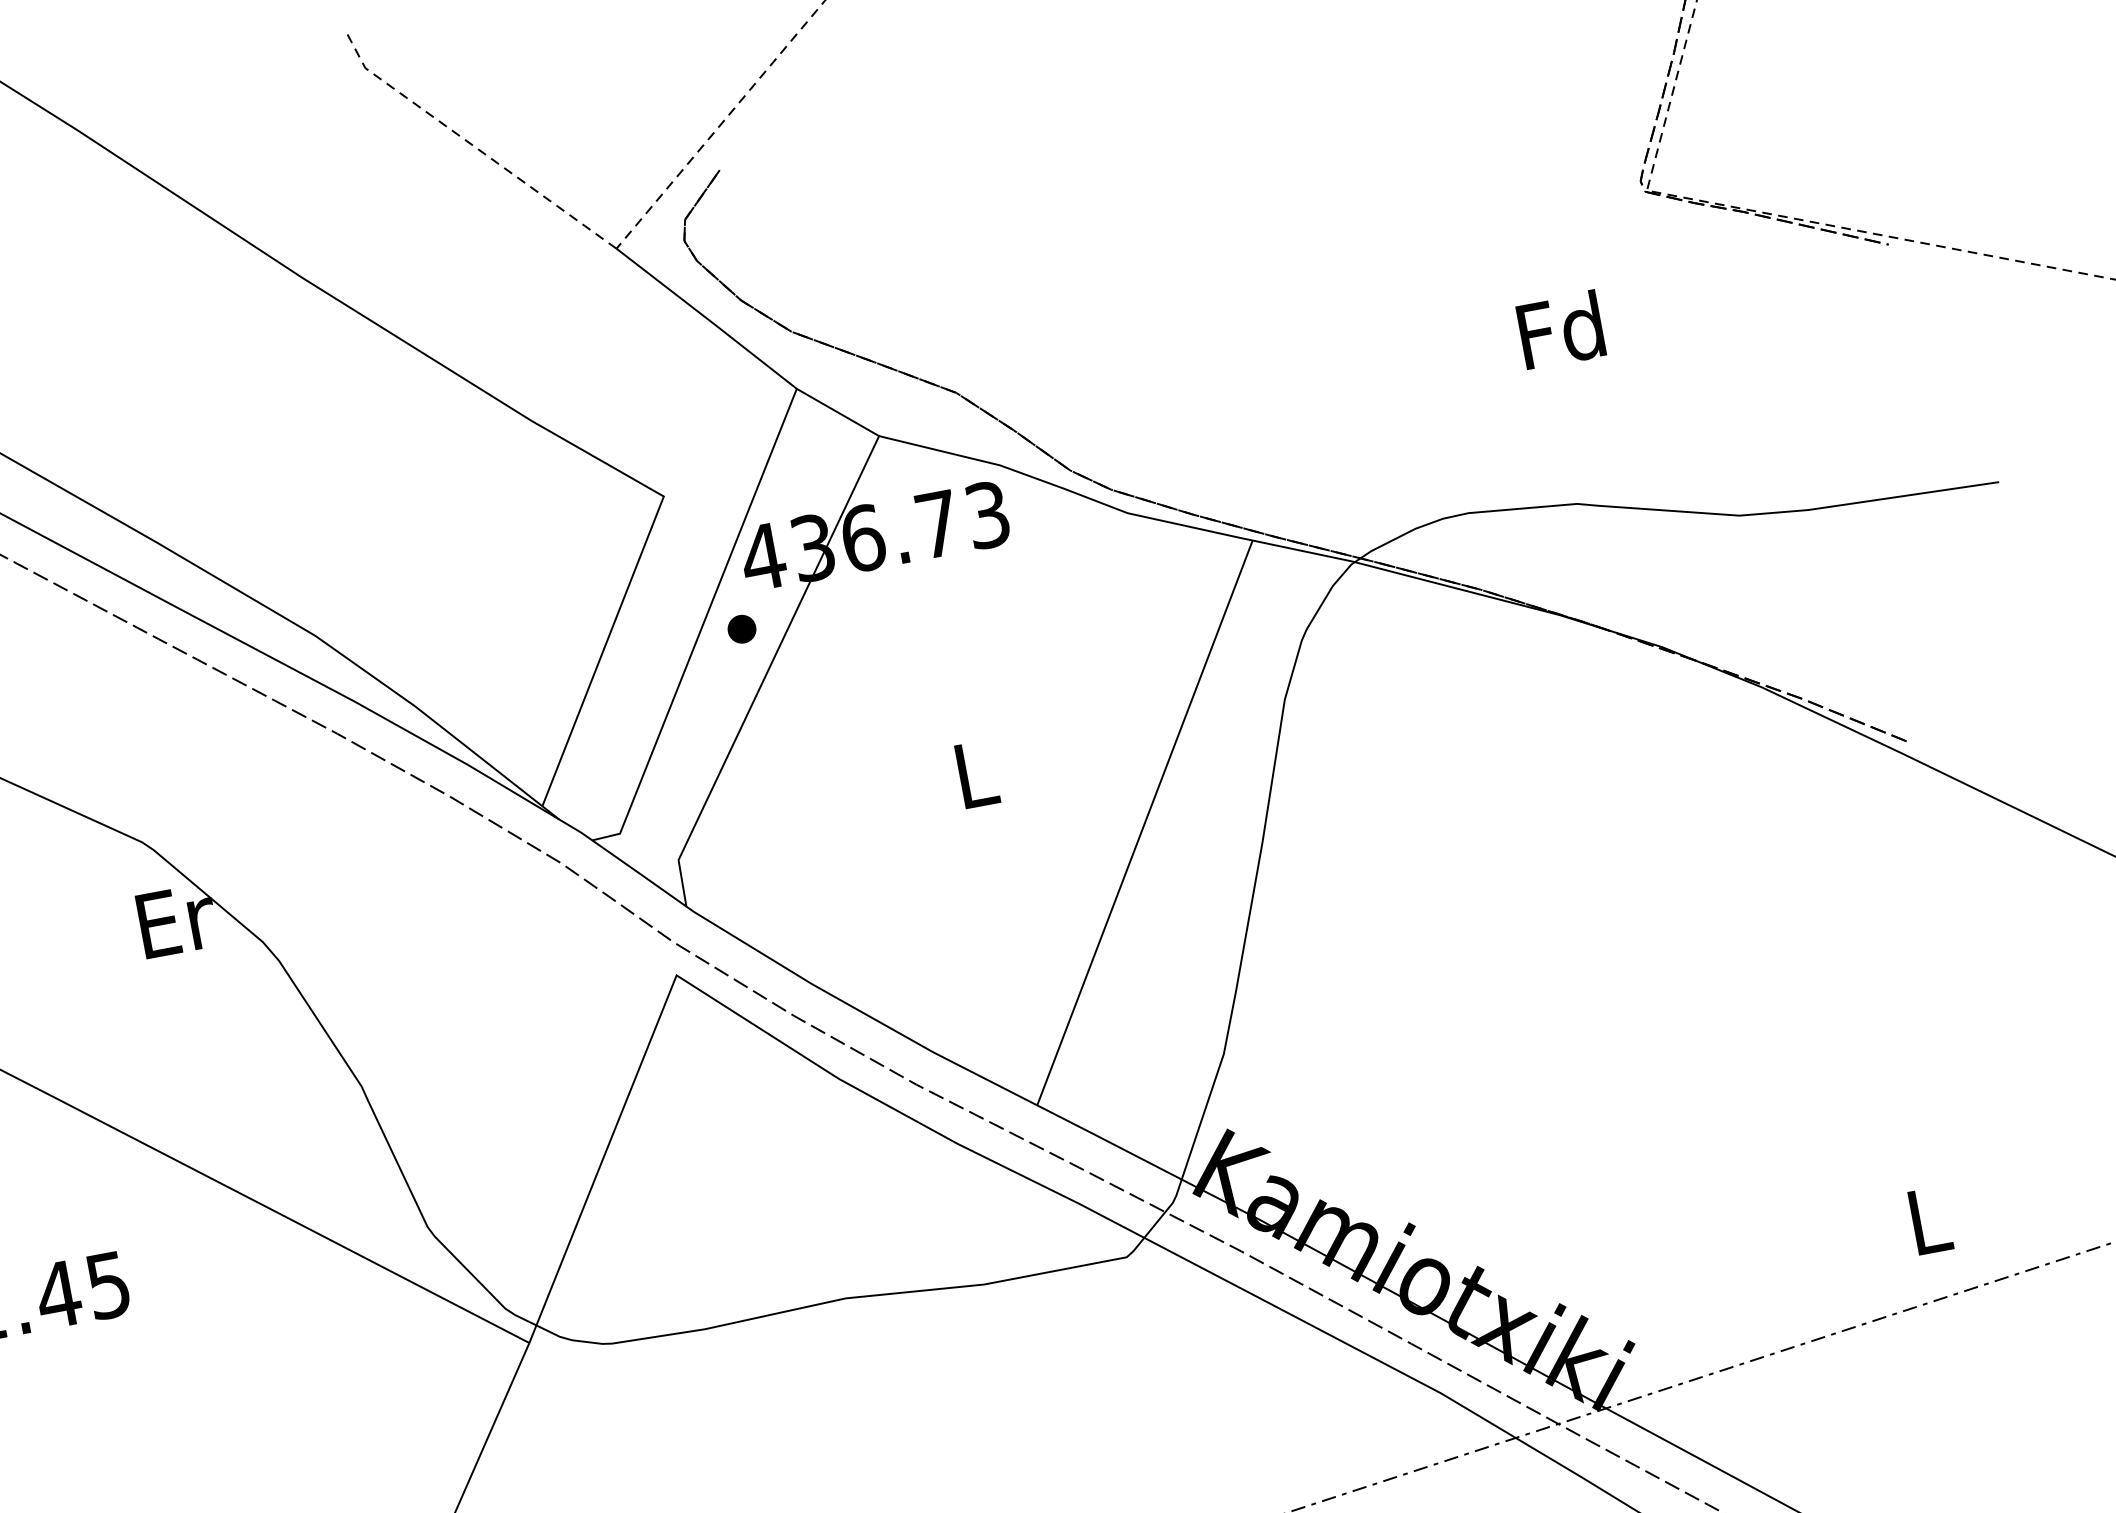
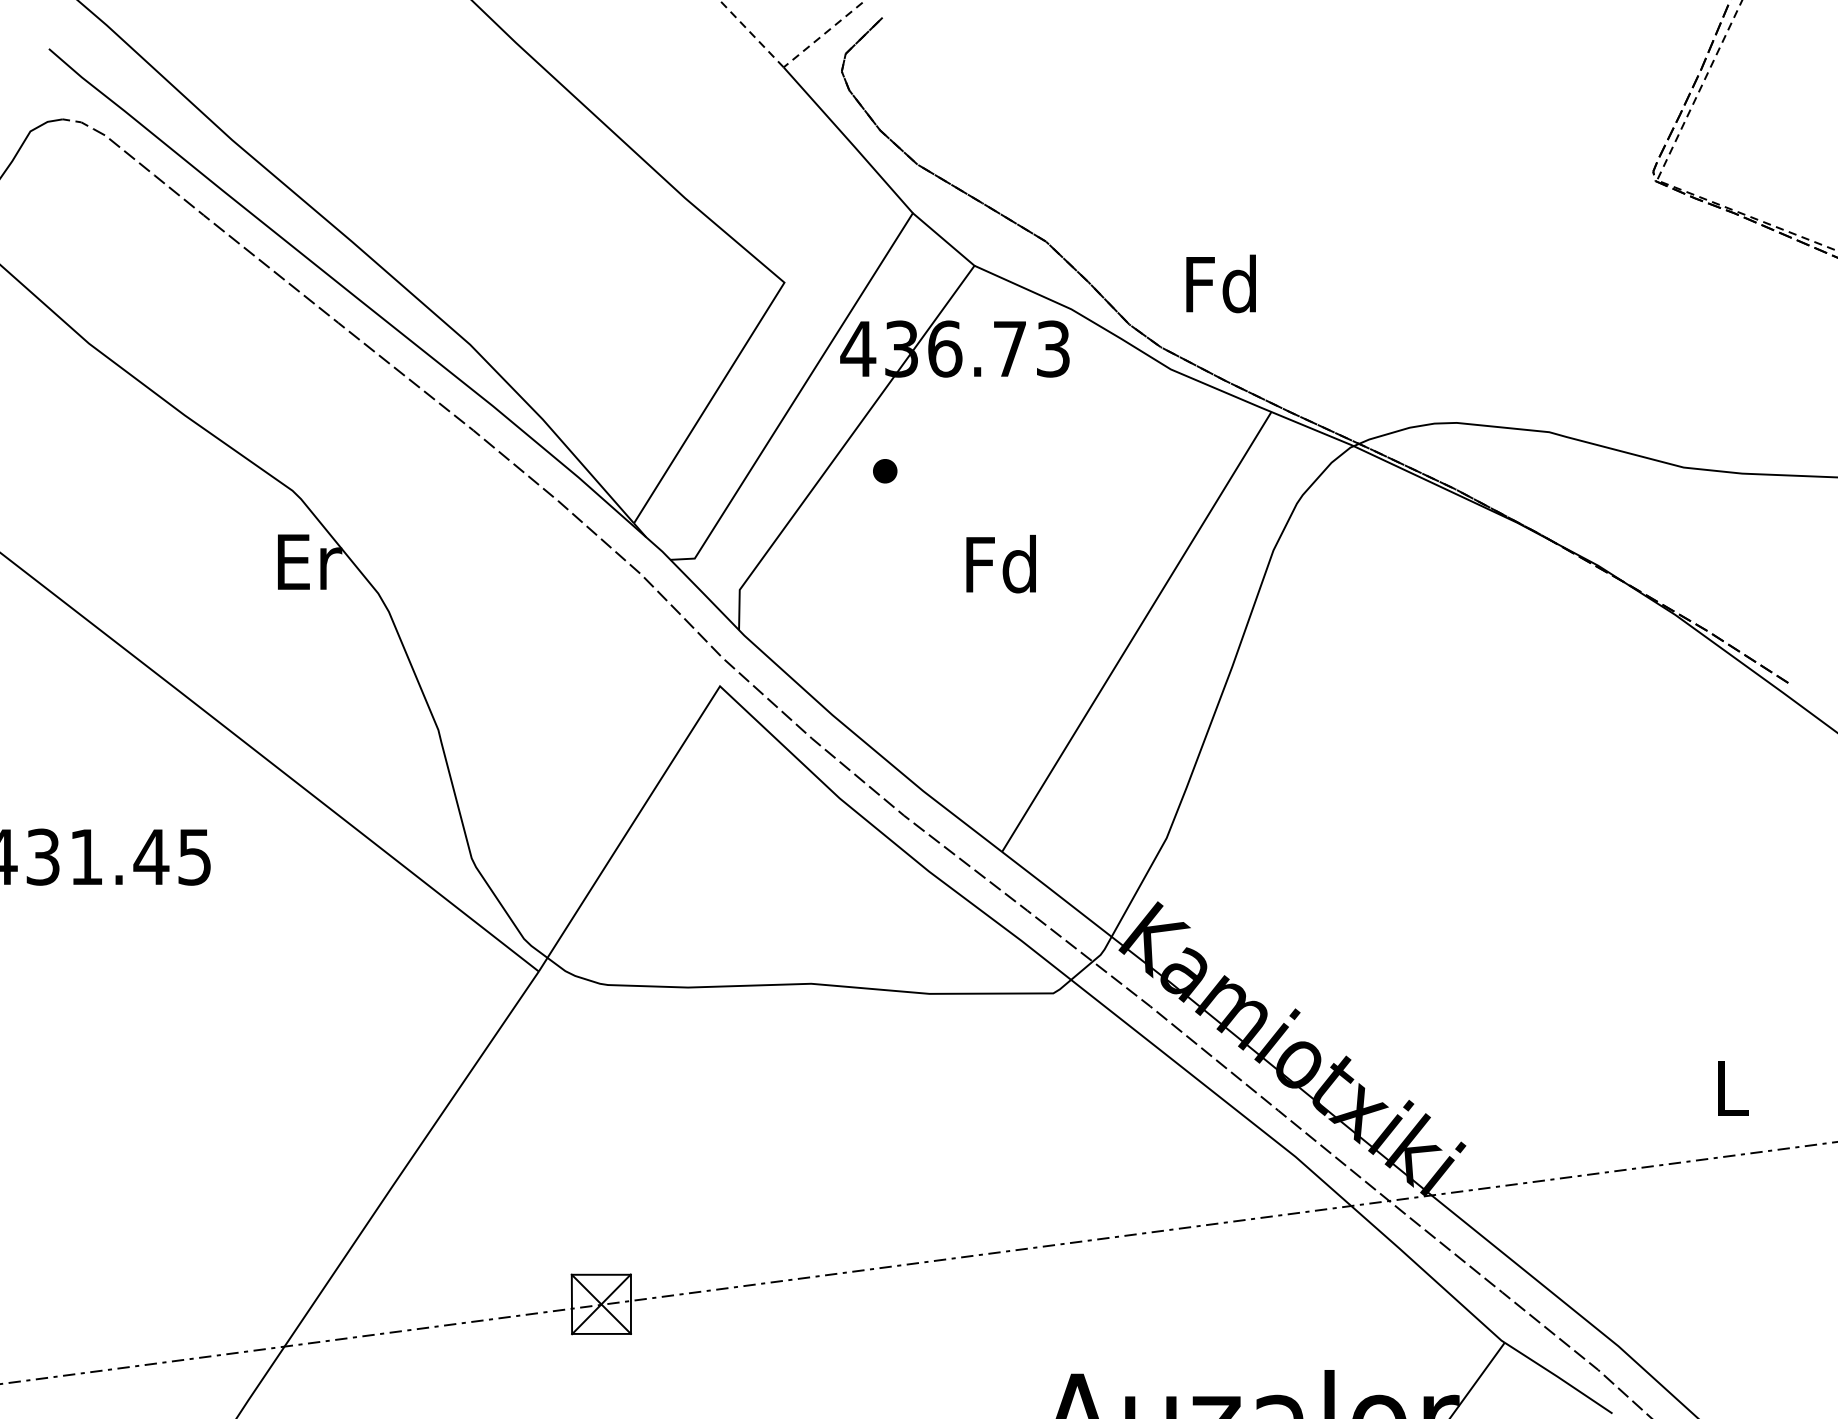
text: (1560, 329) -> (1220, 283), moved
part: (742, 629) -> (885, 471), moved
text: (973, 773) -> (1000, 563), L -> Fd

